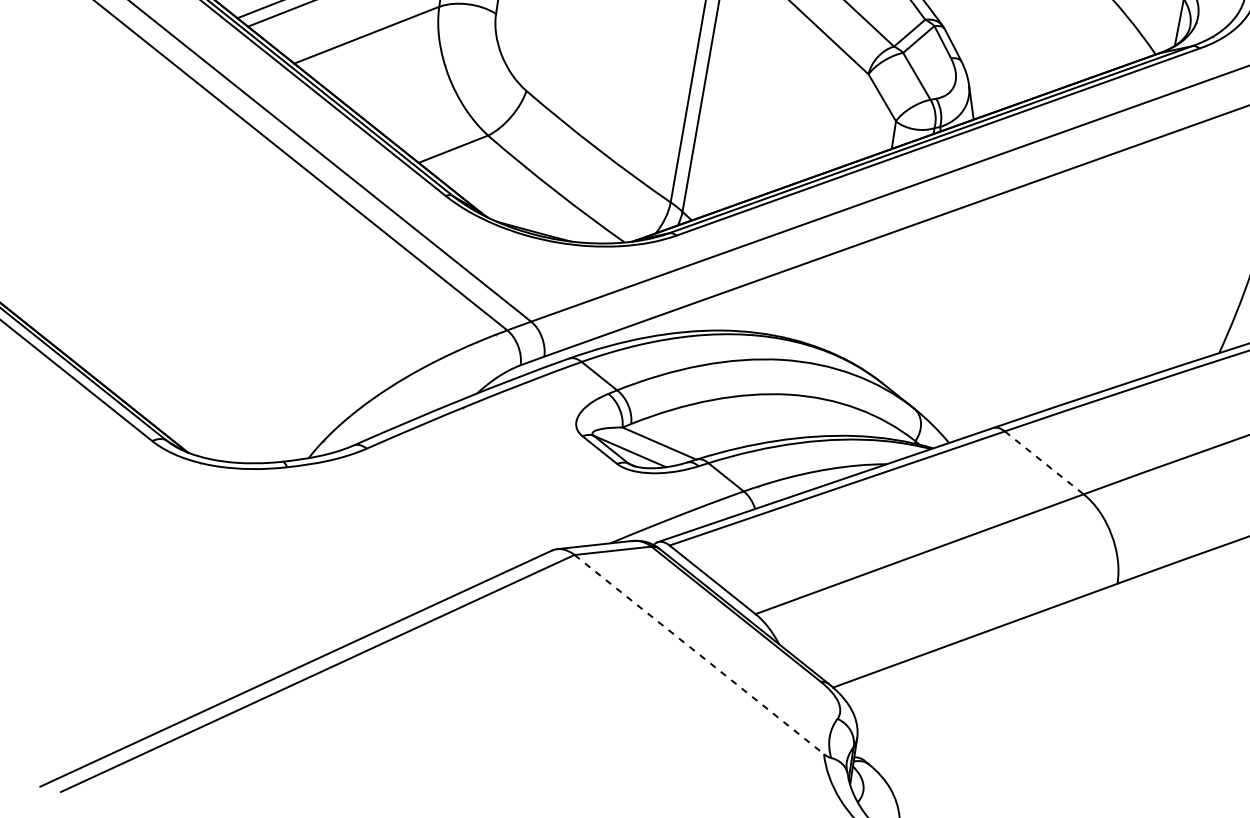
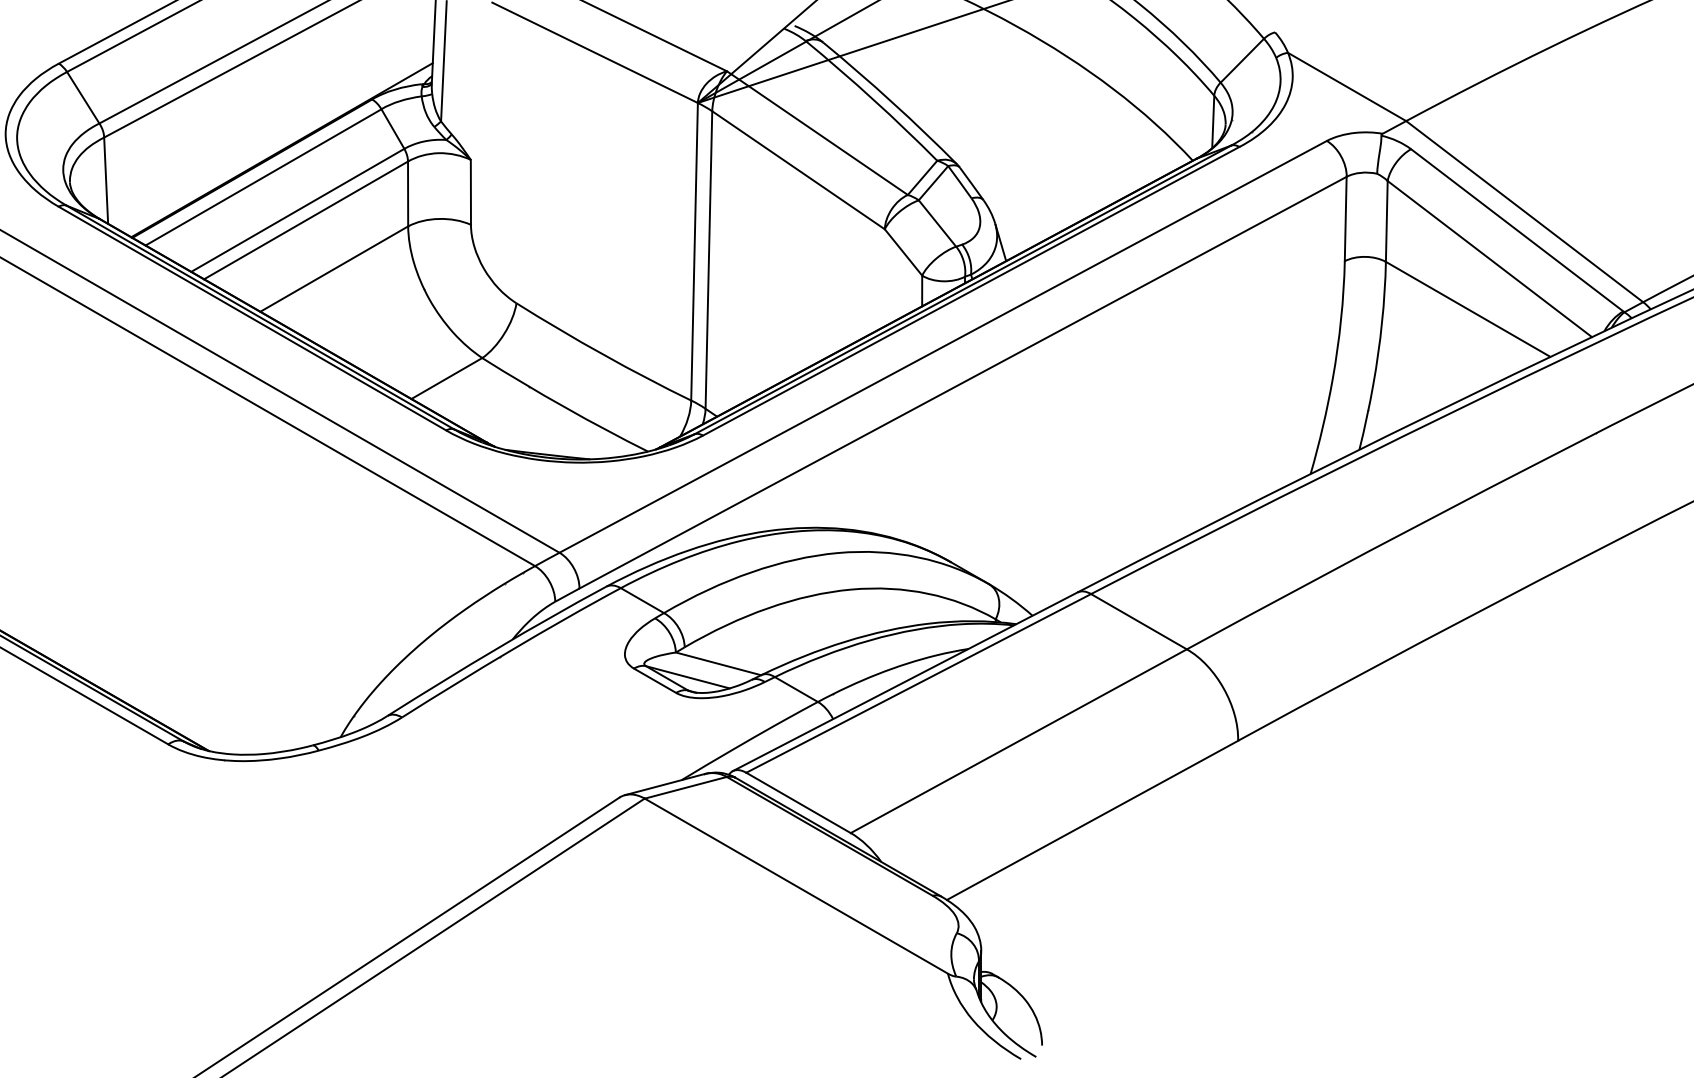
line: (1044, 462) -> (1139, 621), dashed -> solid
line: (699, 654) -> (796, 886), dashed -> solid

